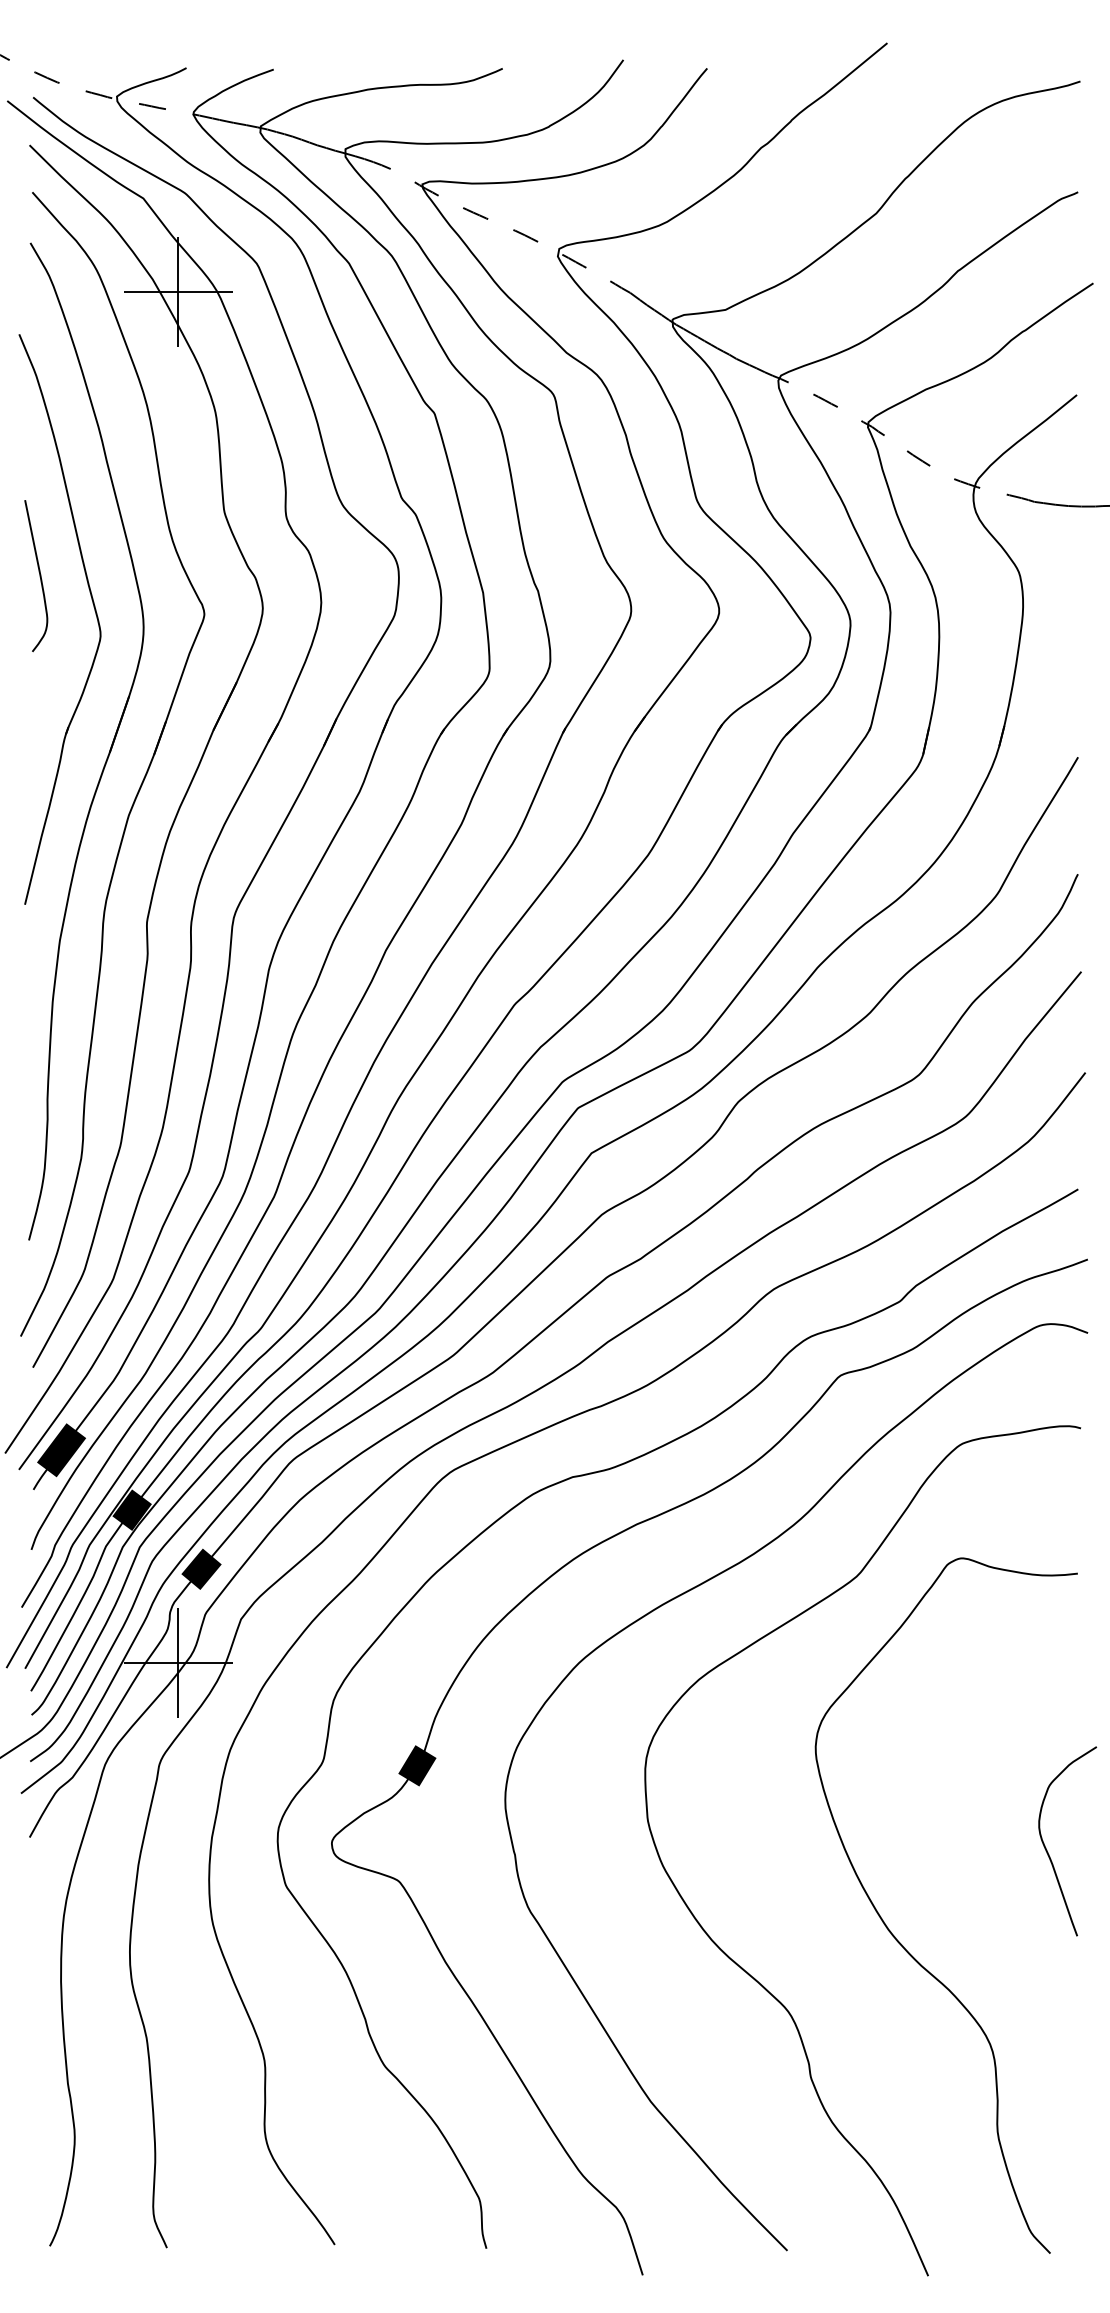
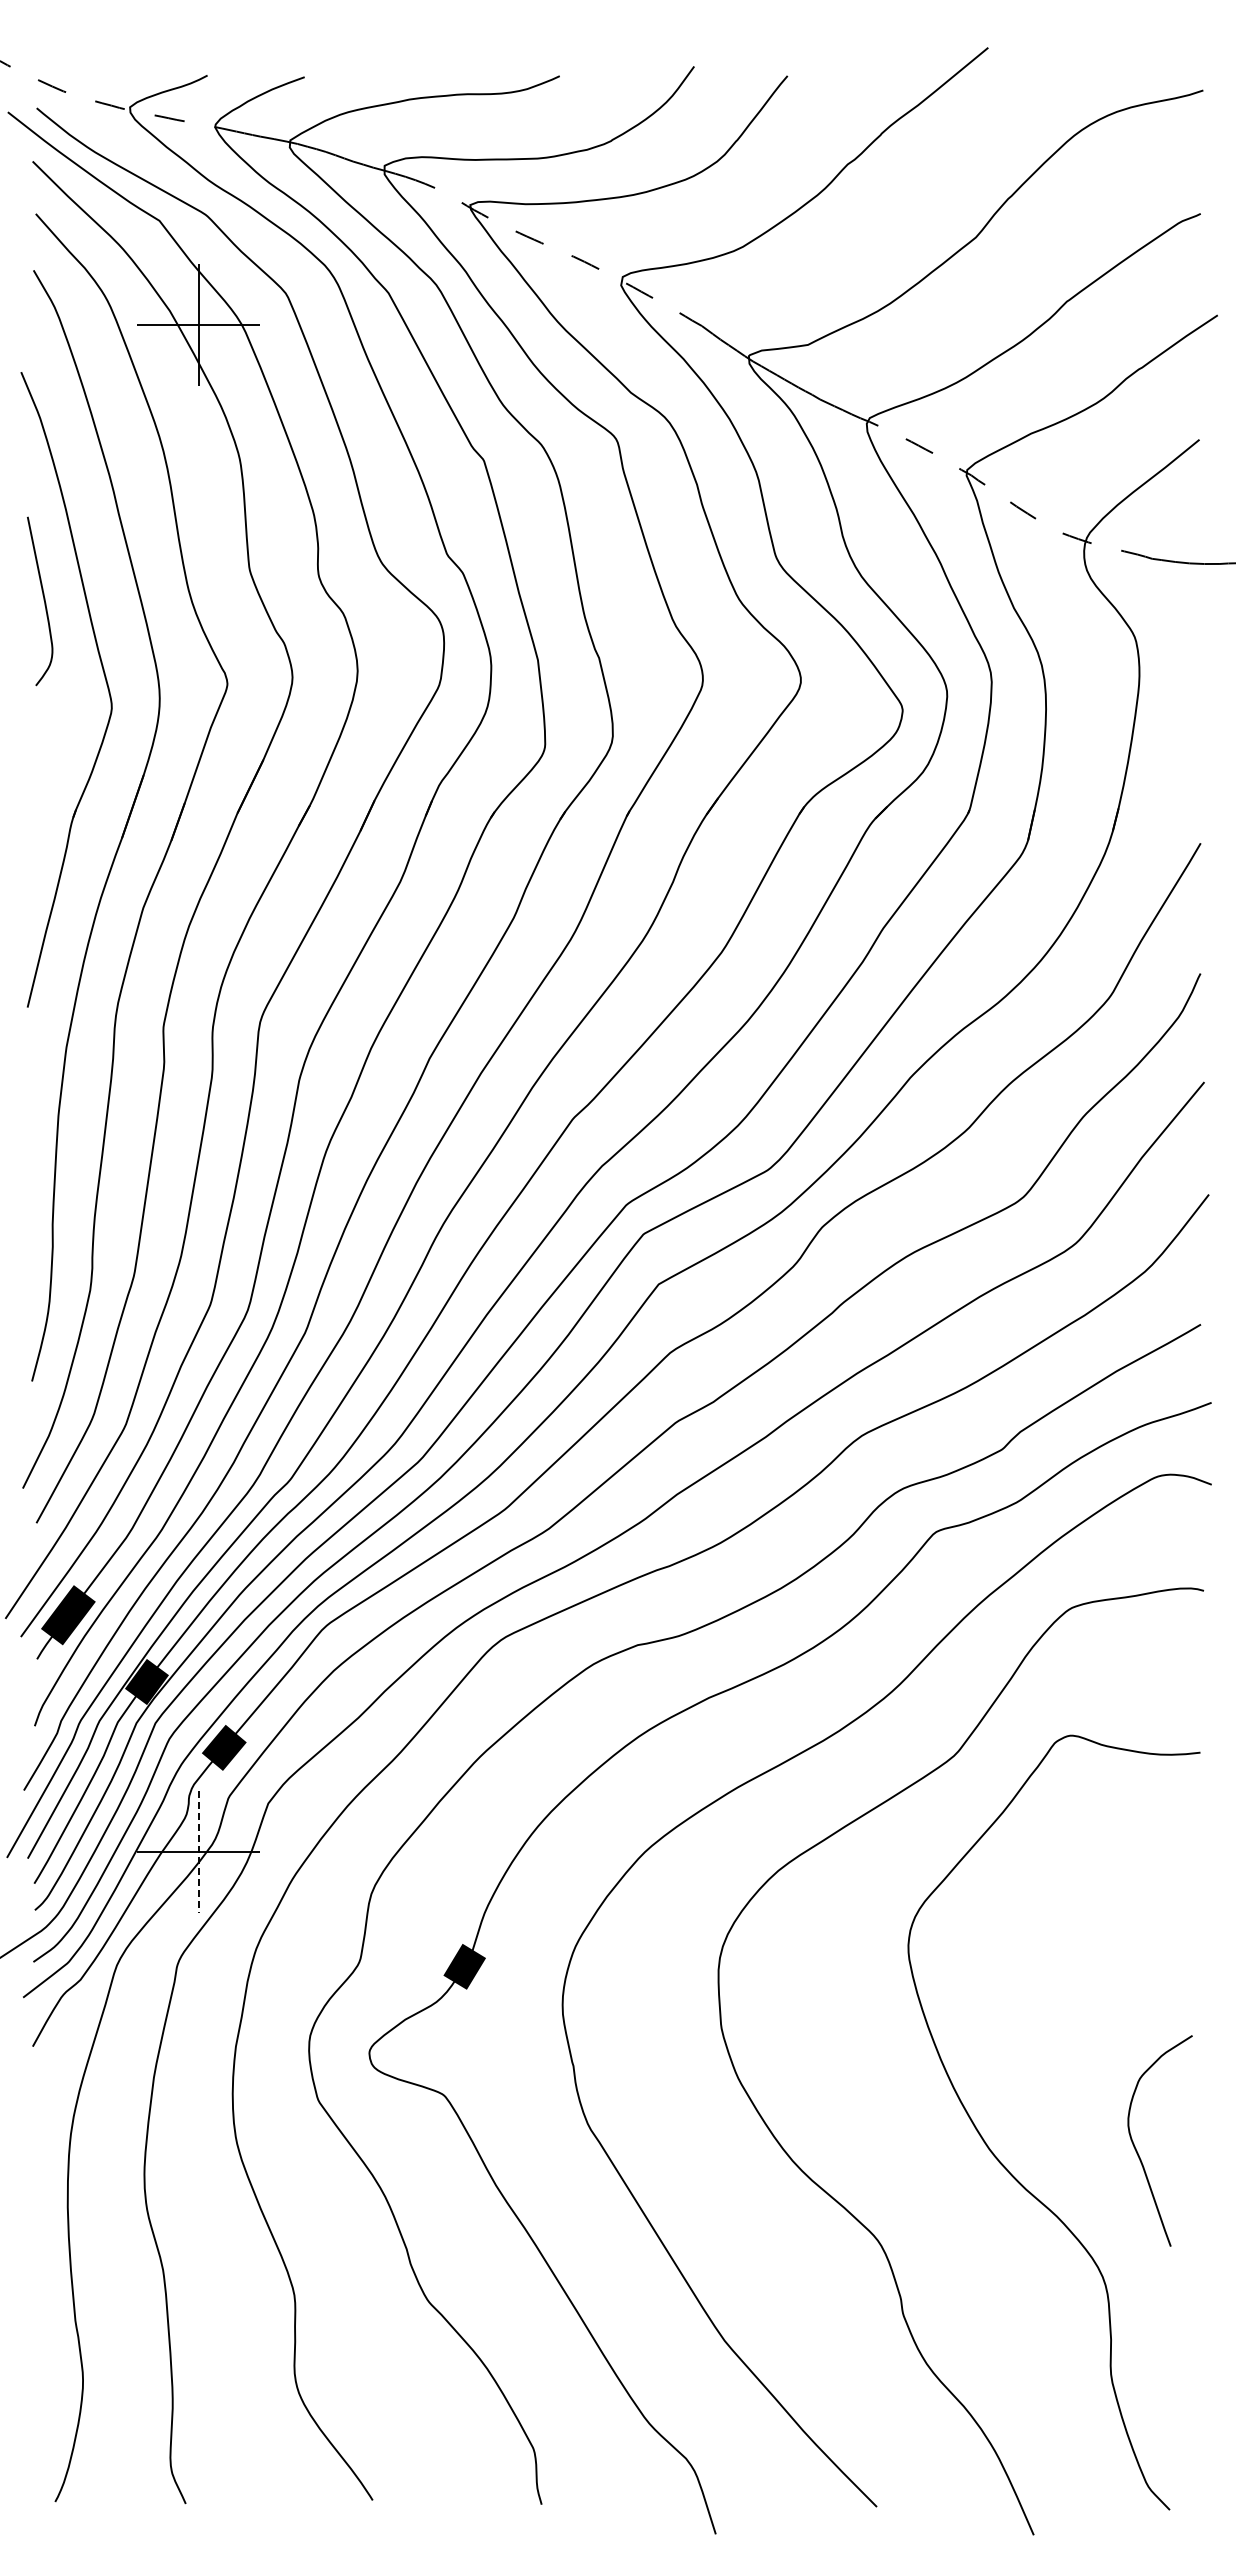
curve: (39, 575) -> (43, 600), moved
line: (178, 1663) -> (198, 1852), solid -> dashed
curve: (1047, 1849) -> (1137, 2150), moved

